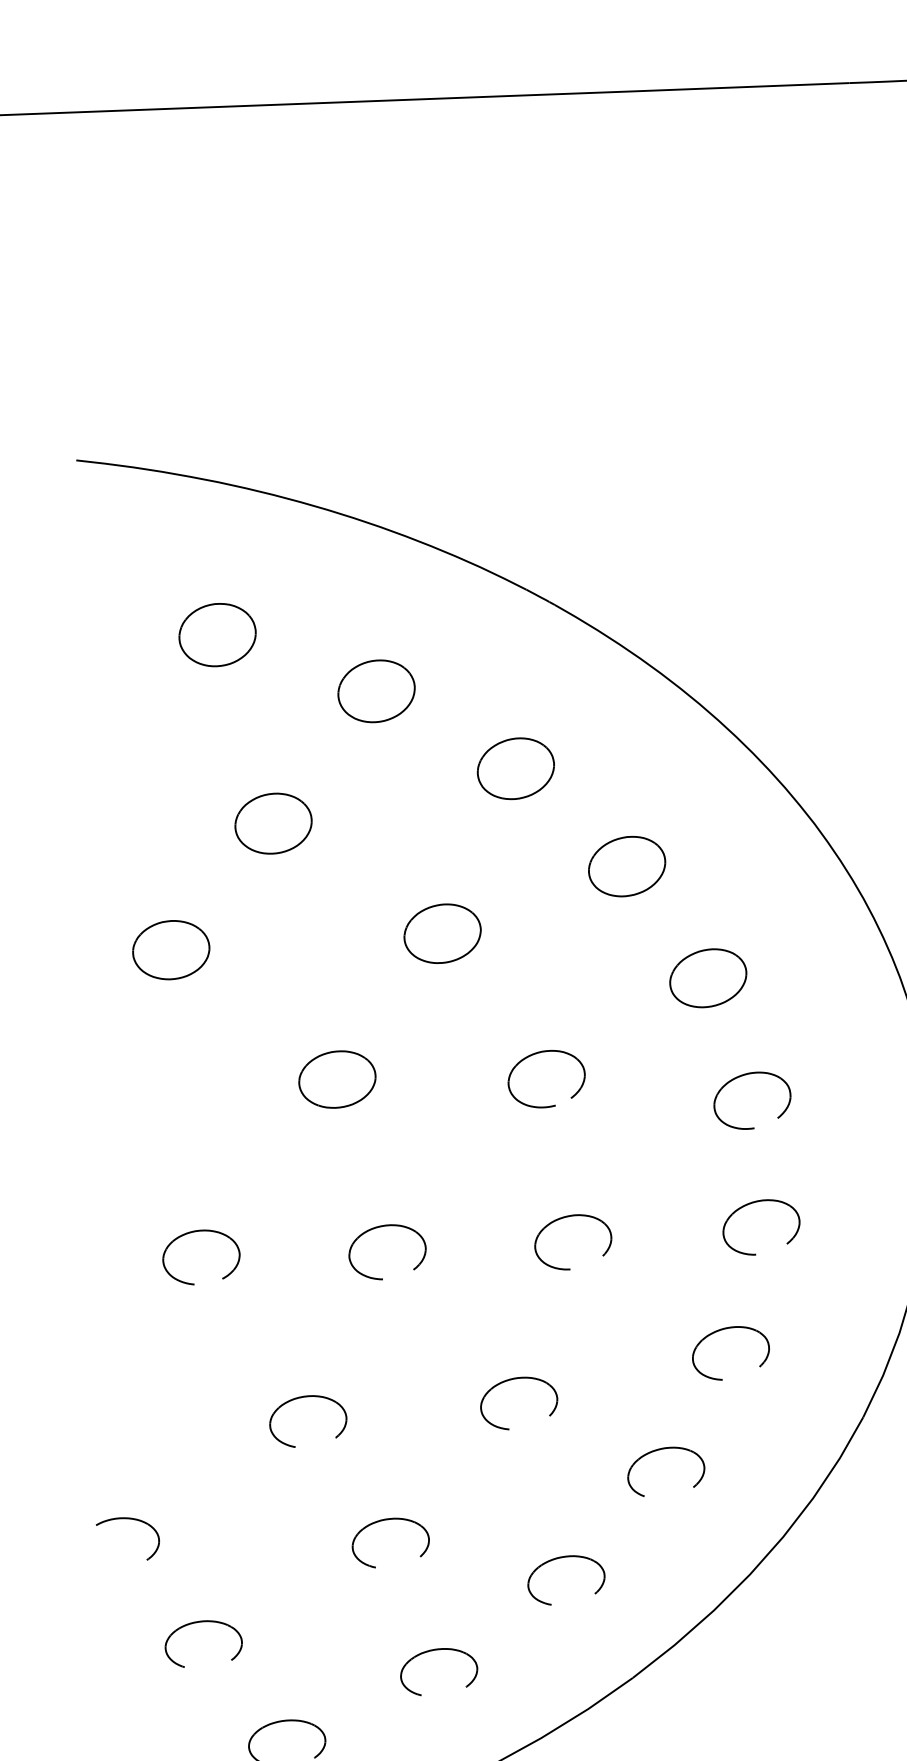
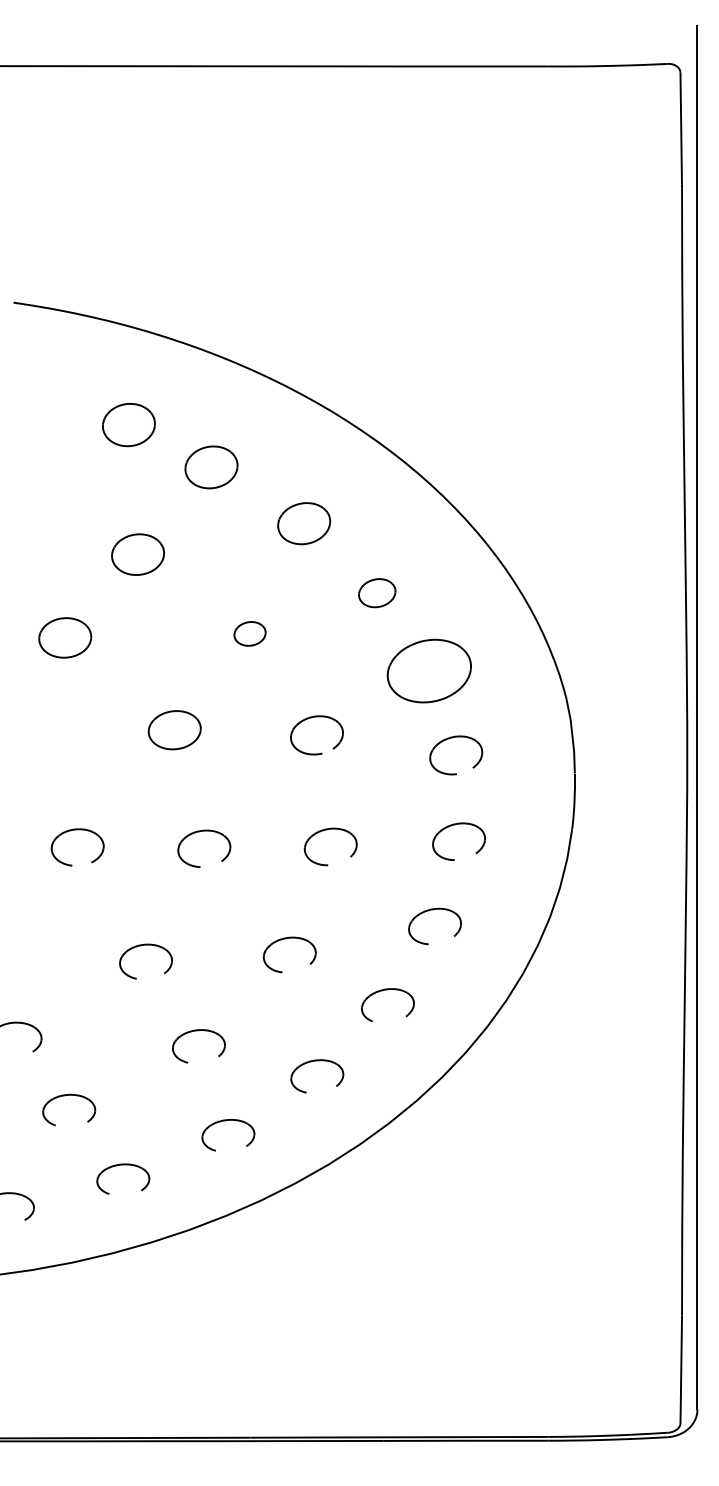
part: (216, 635) -> (128, 425), moved
part: (627, 867) -> (377, 593), size x0.7
part: (441, 933) -> (249, 633), size x0.6
part: (708, 977) -> (429, 670), size x1.6

